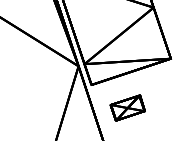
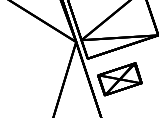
part: (127, 107) -> (119, 78), size x1.43

